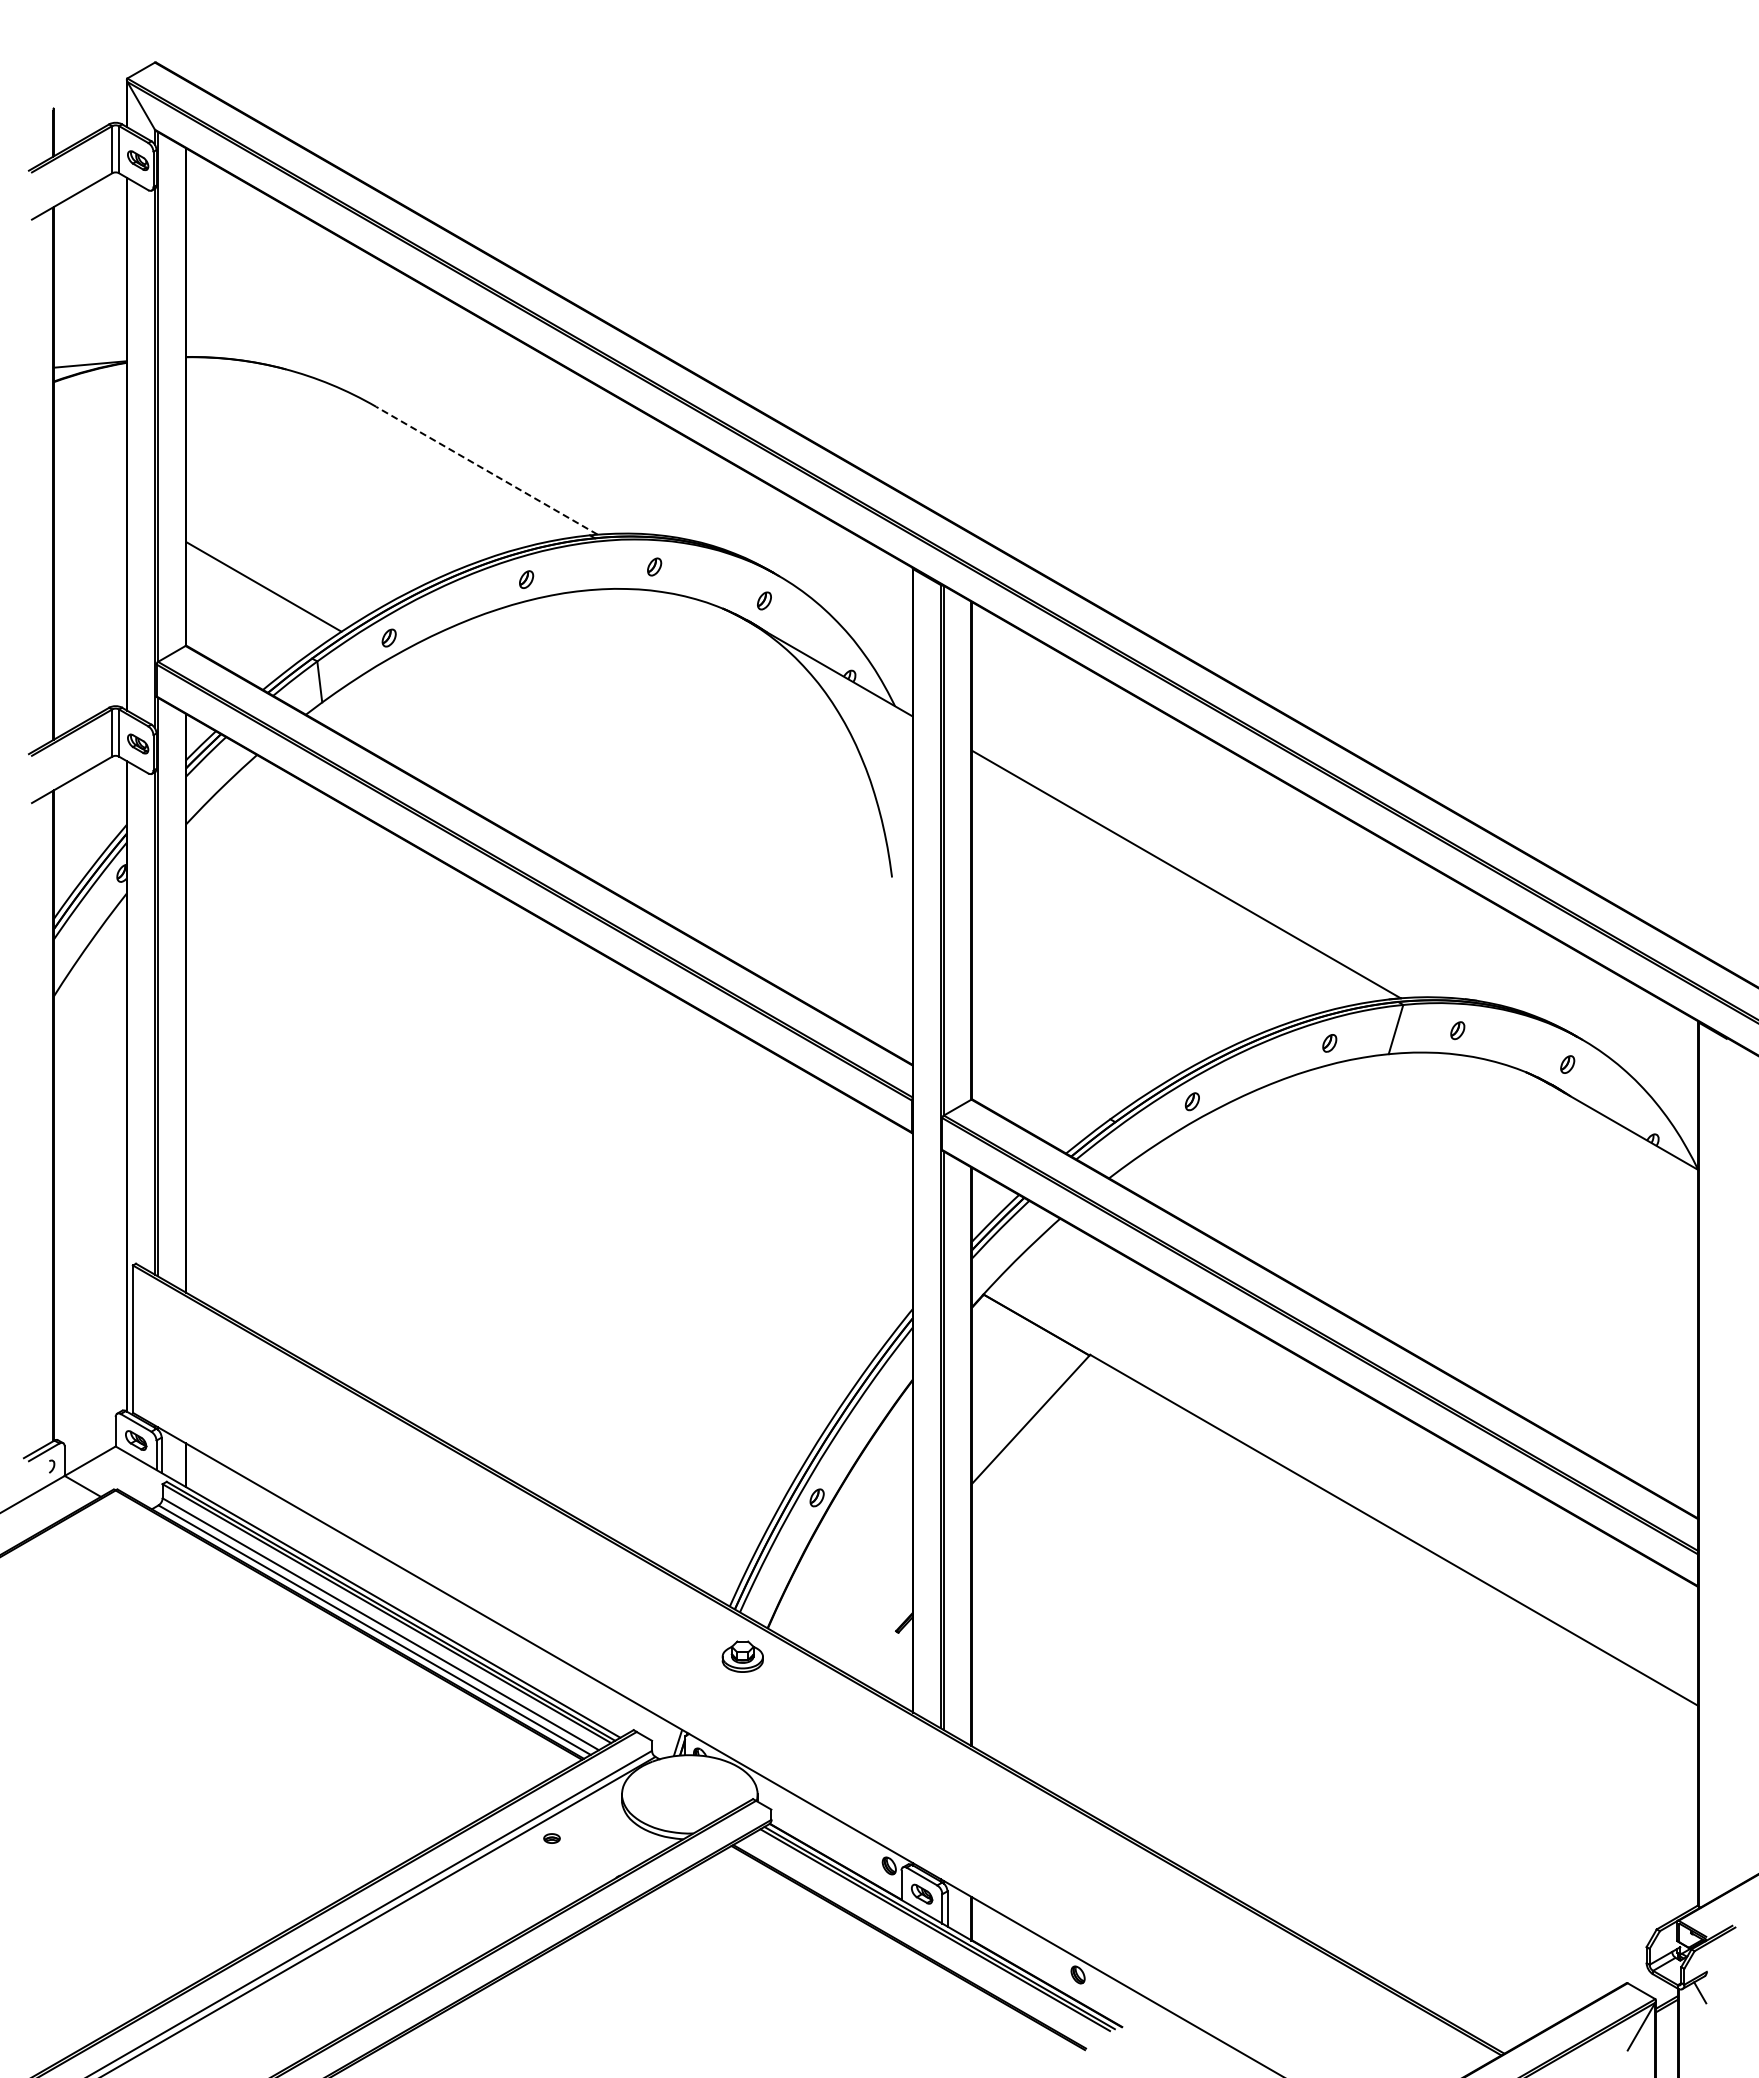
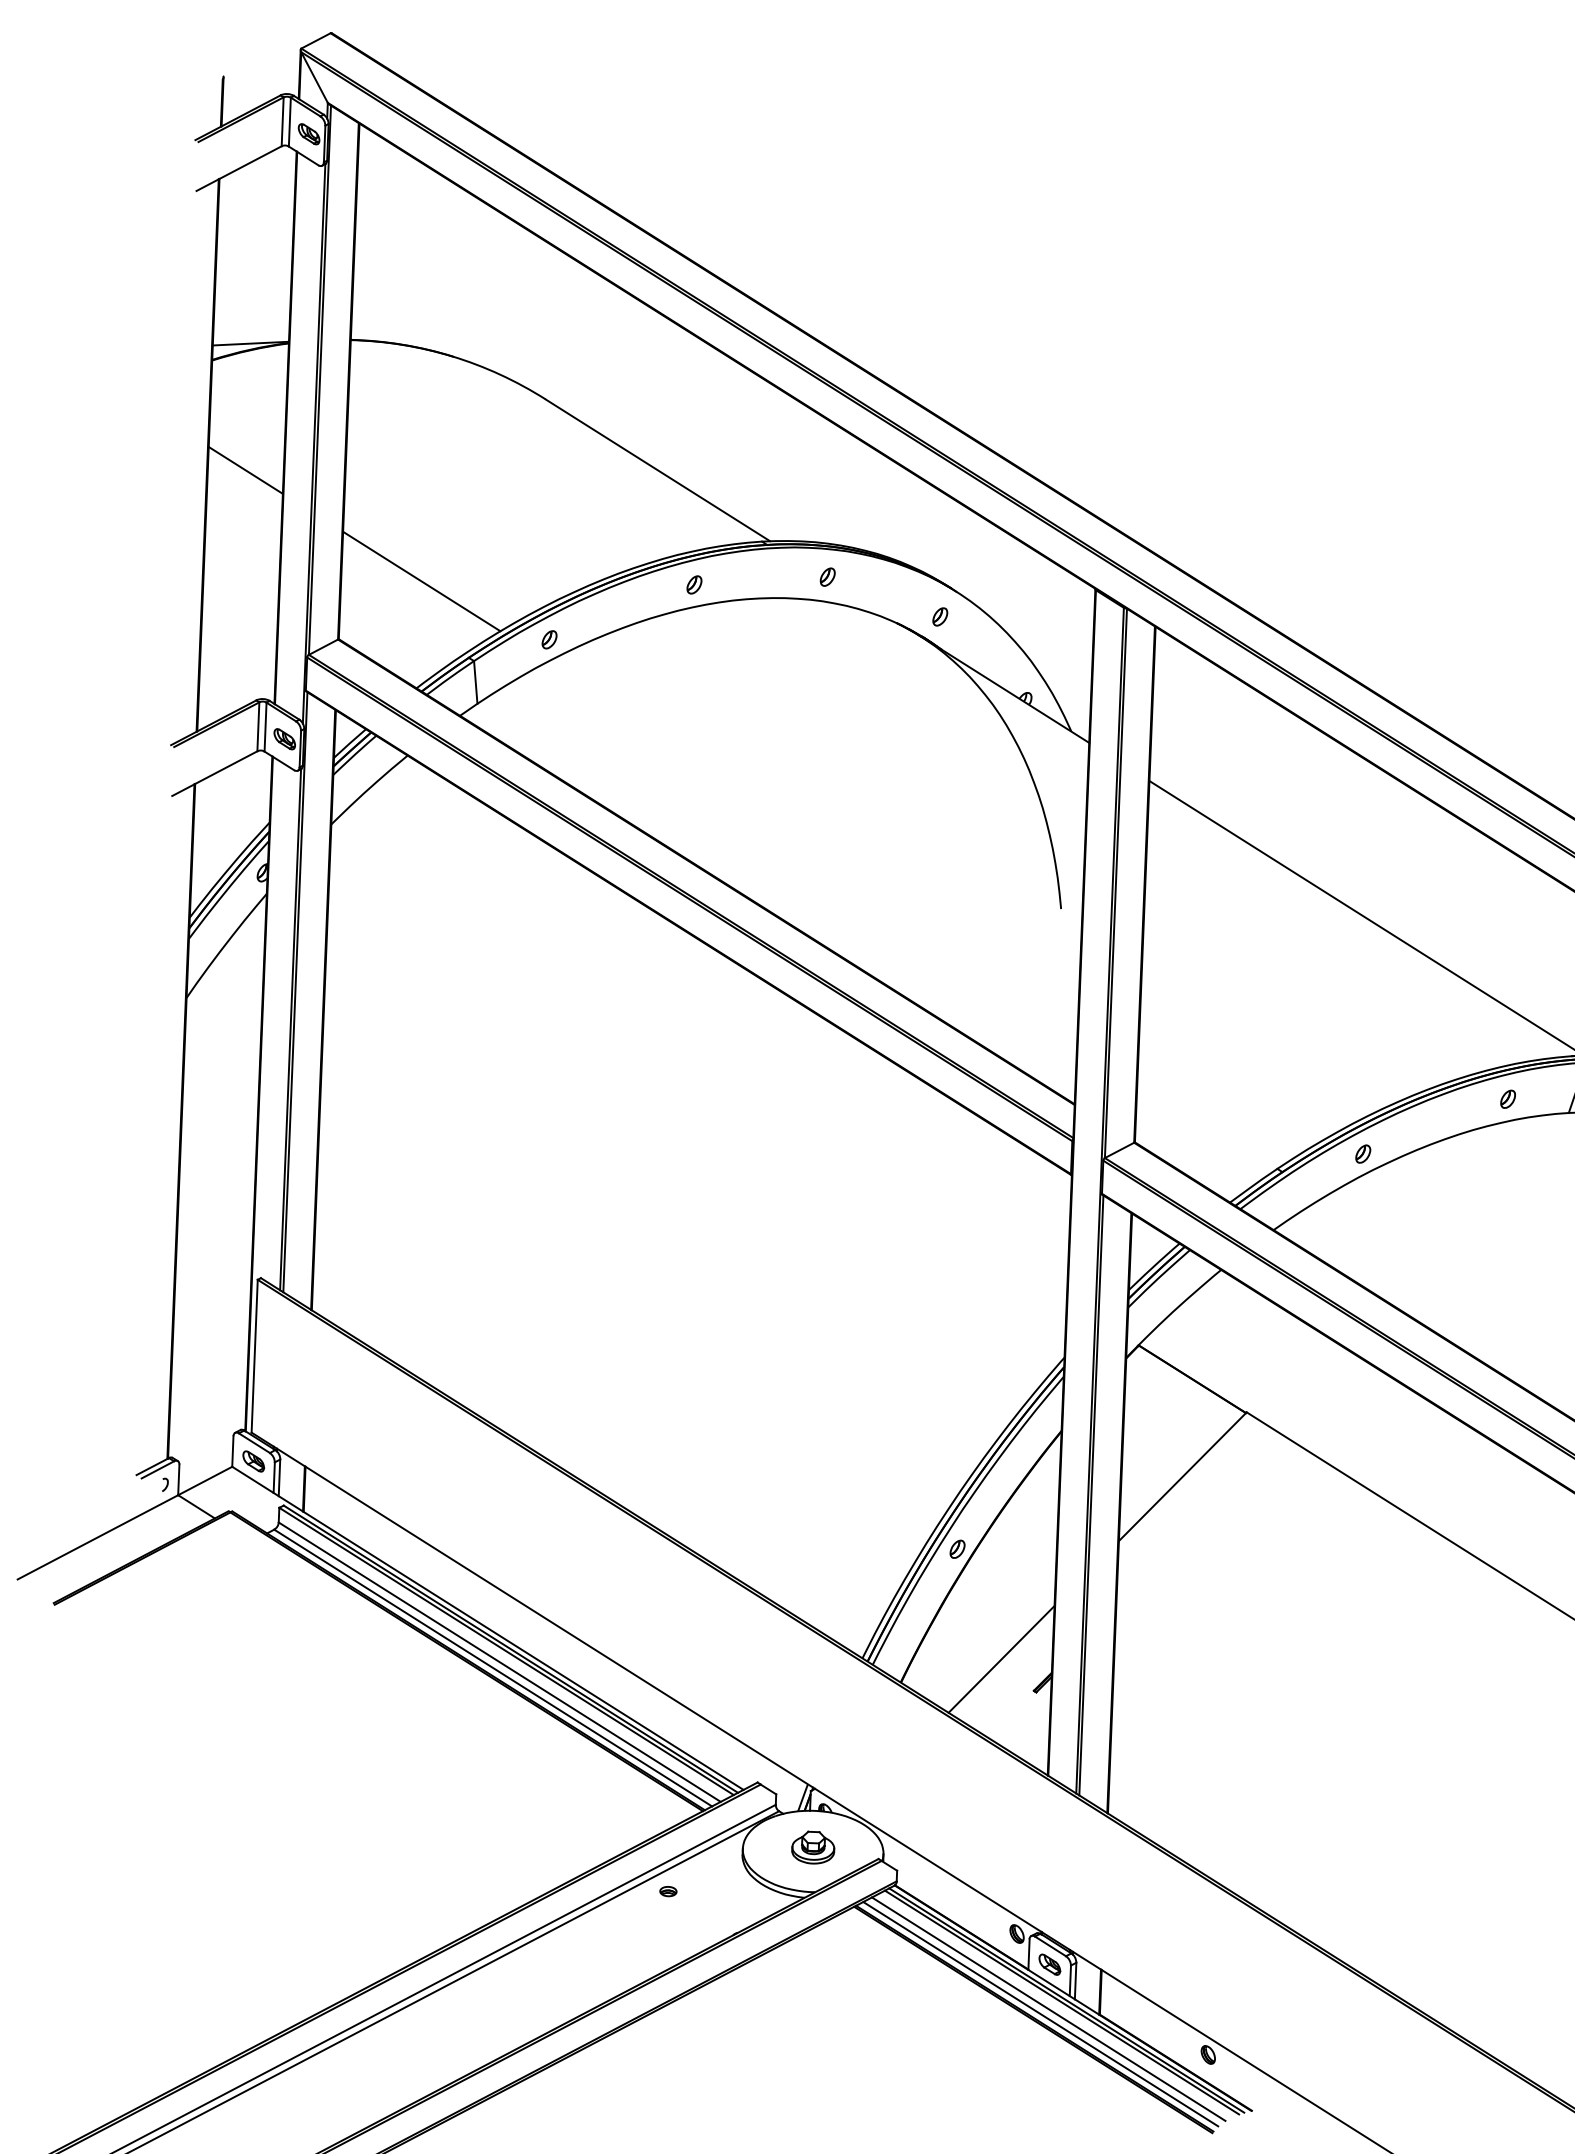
line: (486, 470) -> (657, 470), dashed -> solid
line: (89, 486) -> (245, 470), added
line: (863, 1601) -> (1001, 1658), added
part: (742, 1656) -> (813, 1847), moved
line: (922, 1936) -> (1048, 2008), added
line: (915, 1942) -> (1041, 2014), added

